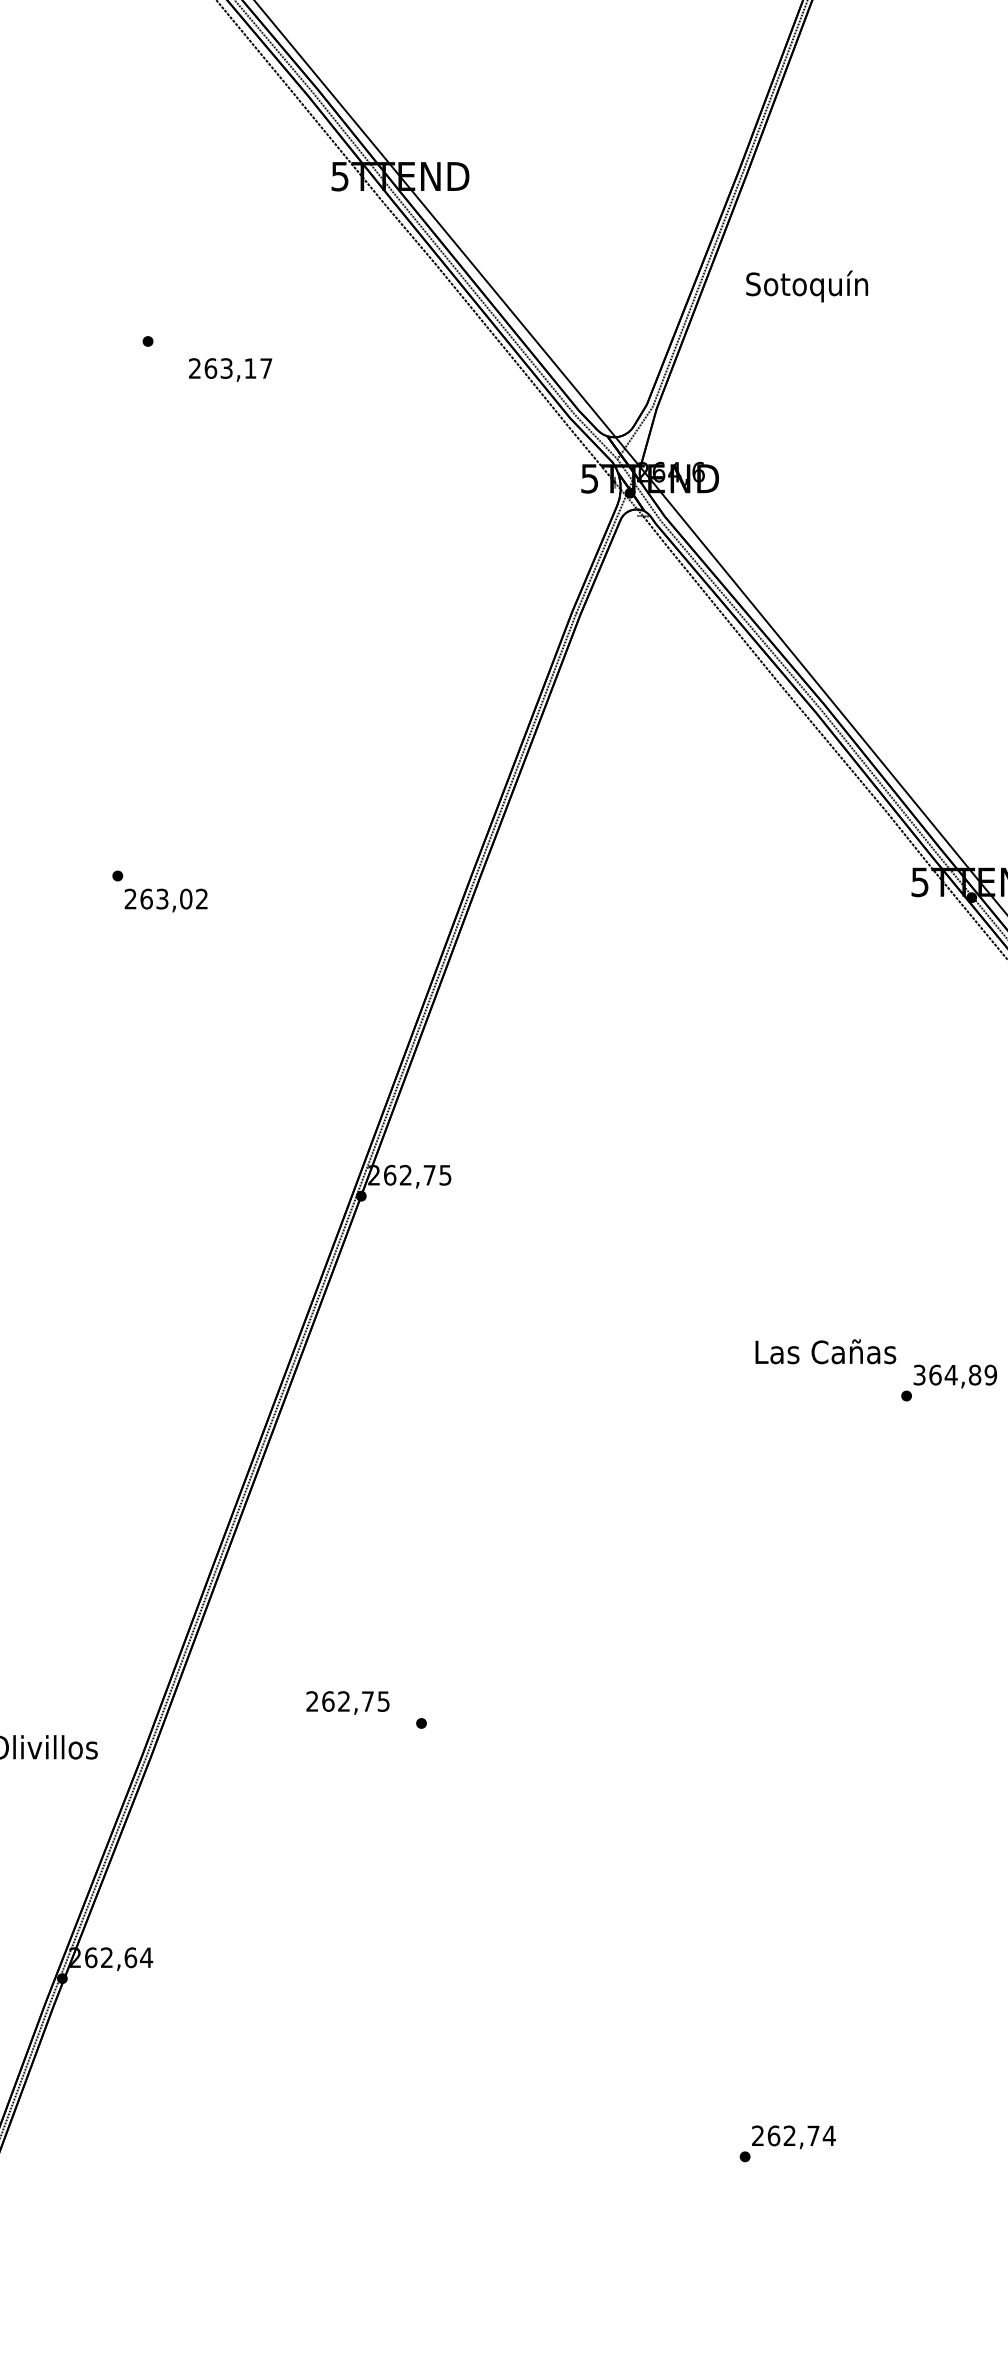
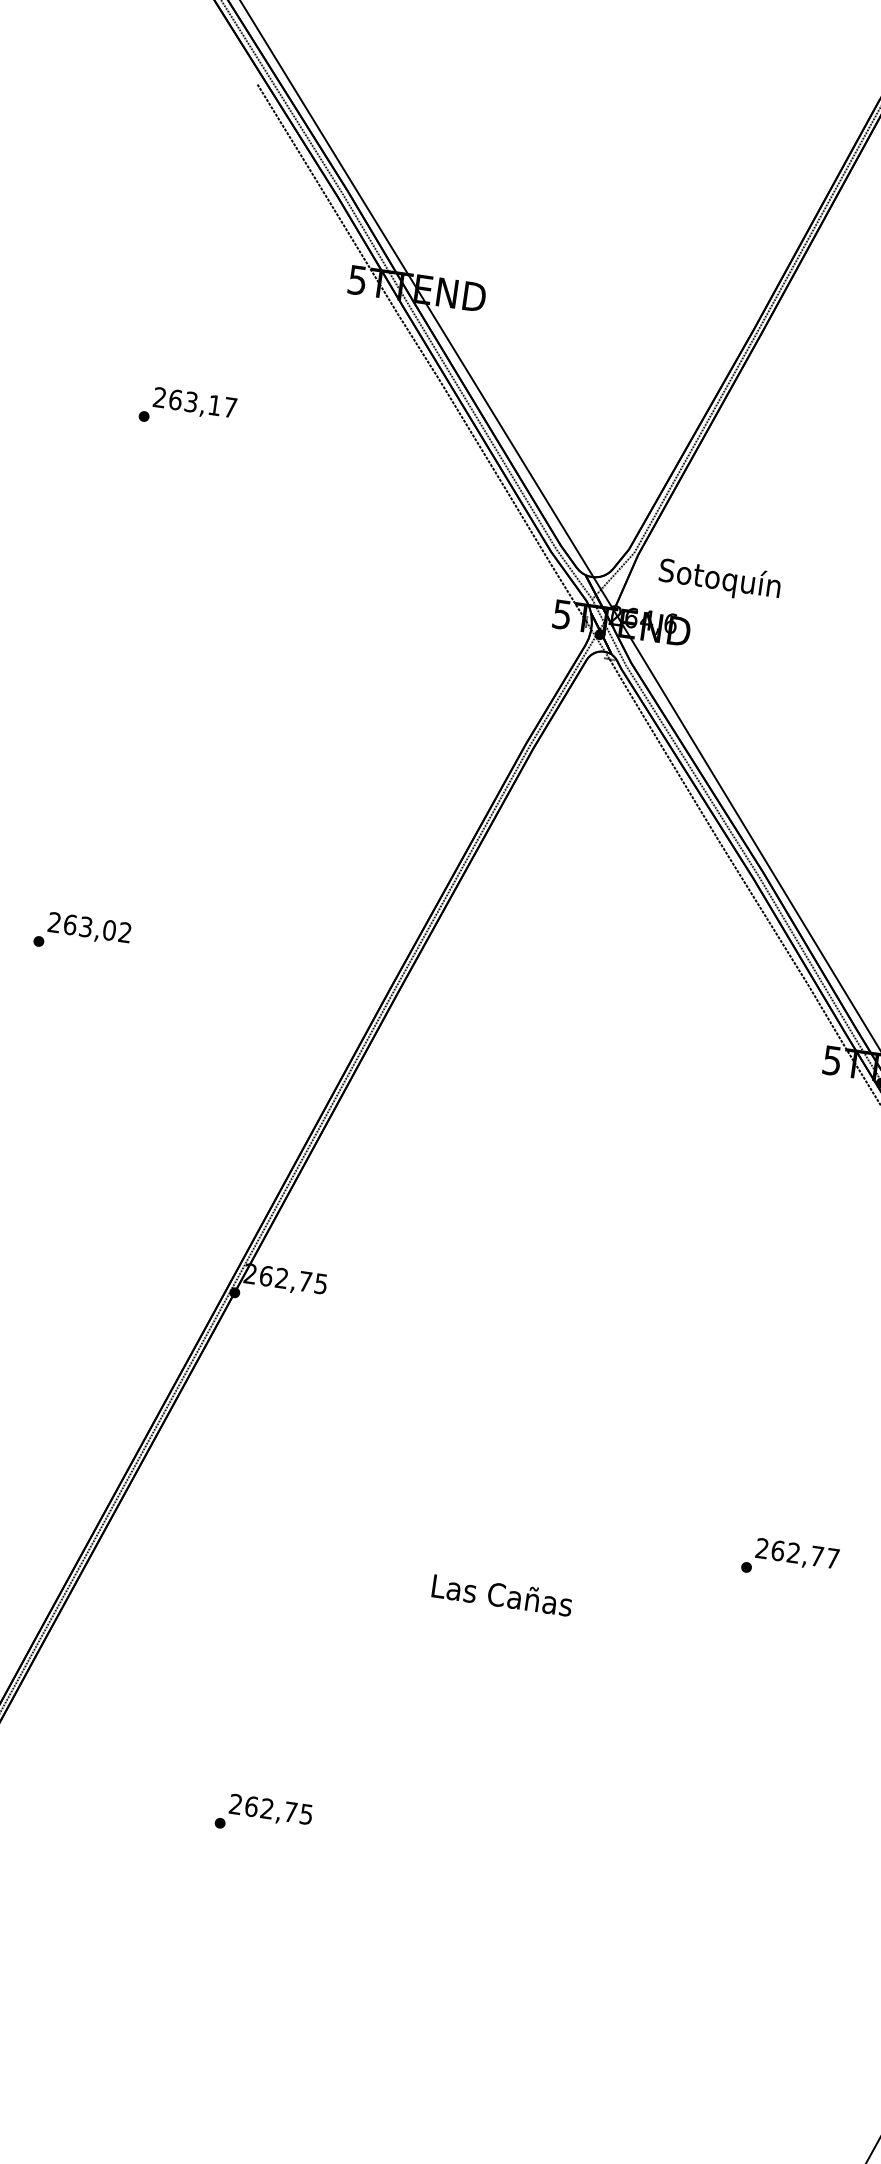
text: (806, 286) -> (719, 580), moved
text: (230, 369) -> (194, 403), moved
text: (165, 900) -> (88, 928), moved
text: (825, 1351) -> (502, 1594), moved
text: (955, 1374) -> (797, 1553), 364,89 -> 262,77
text: (347, 1702) -> (270, 1810), moved

